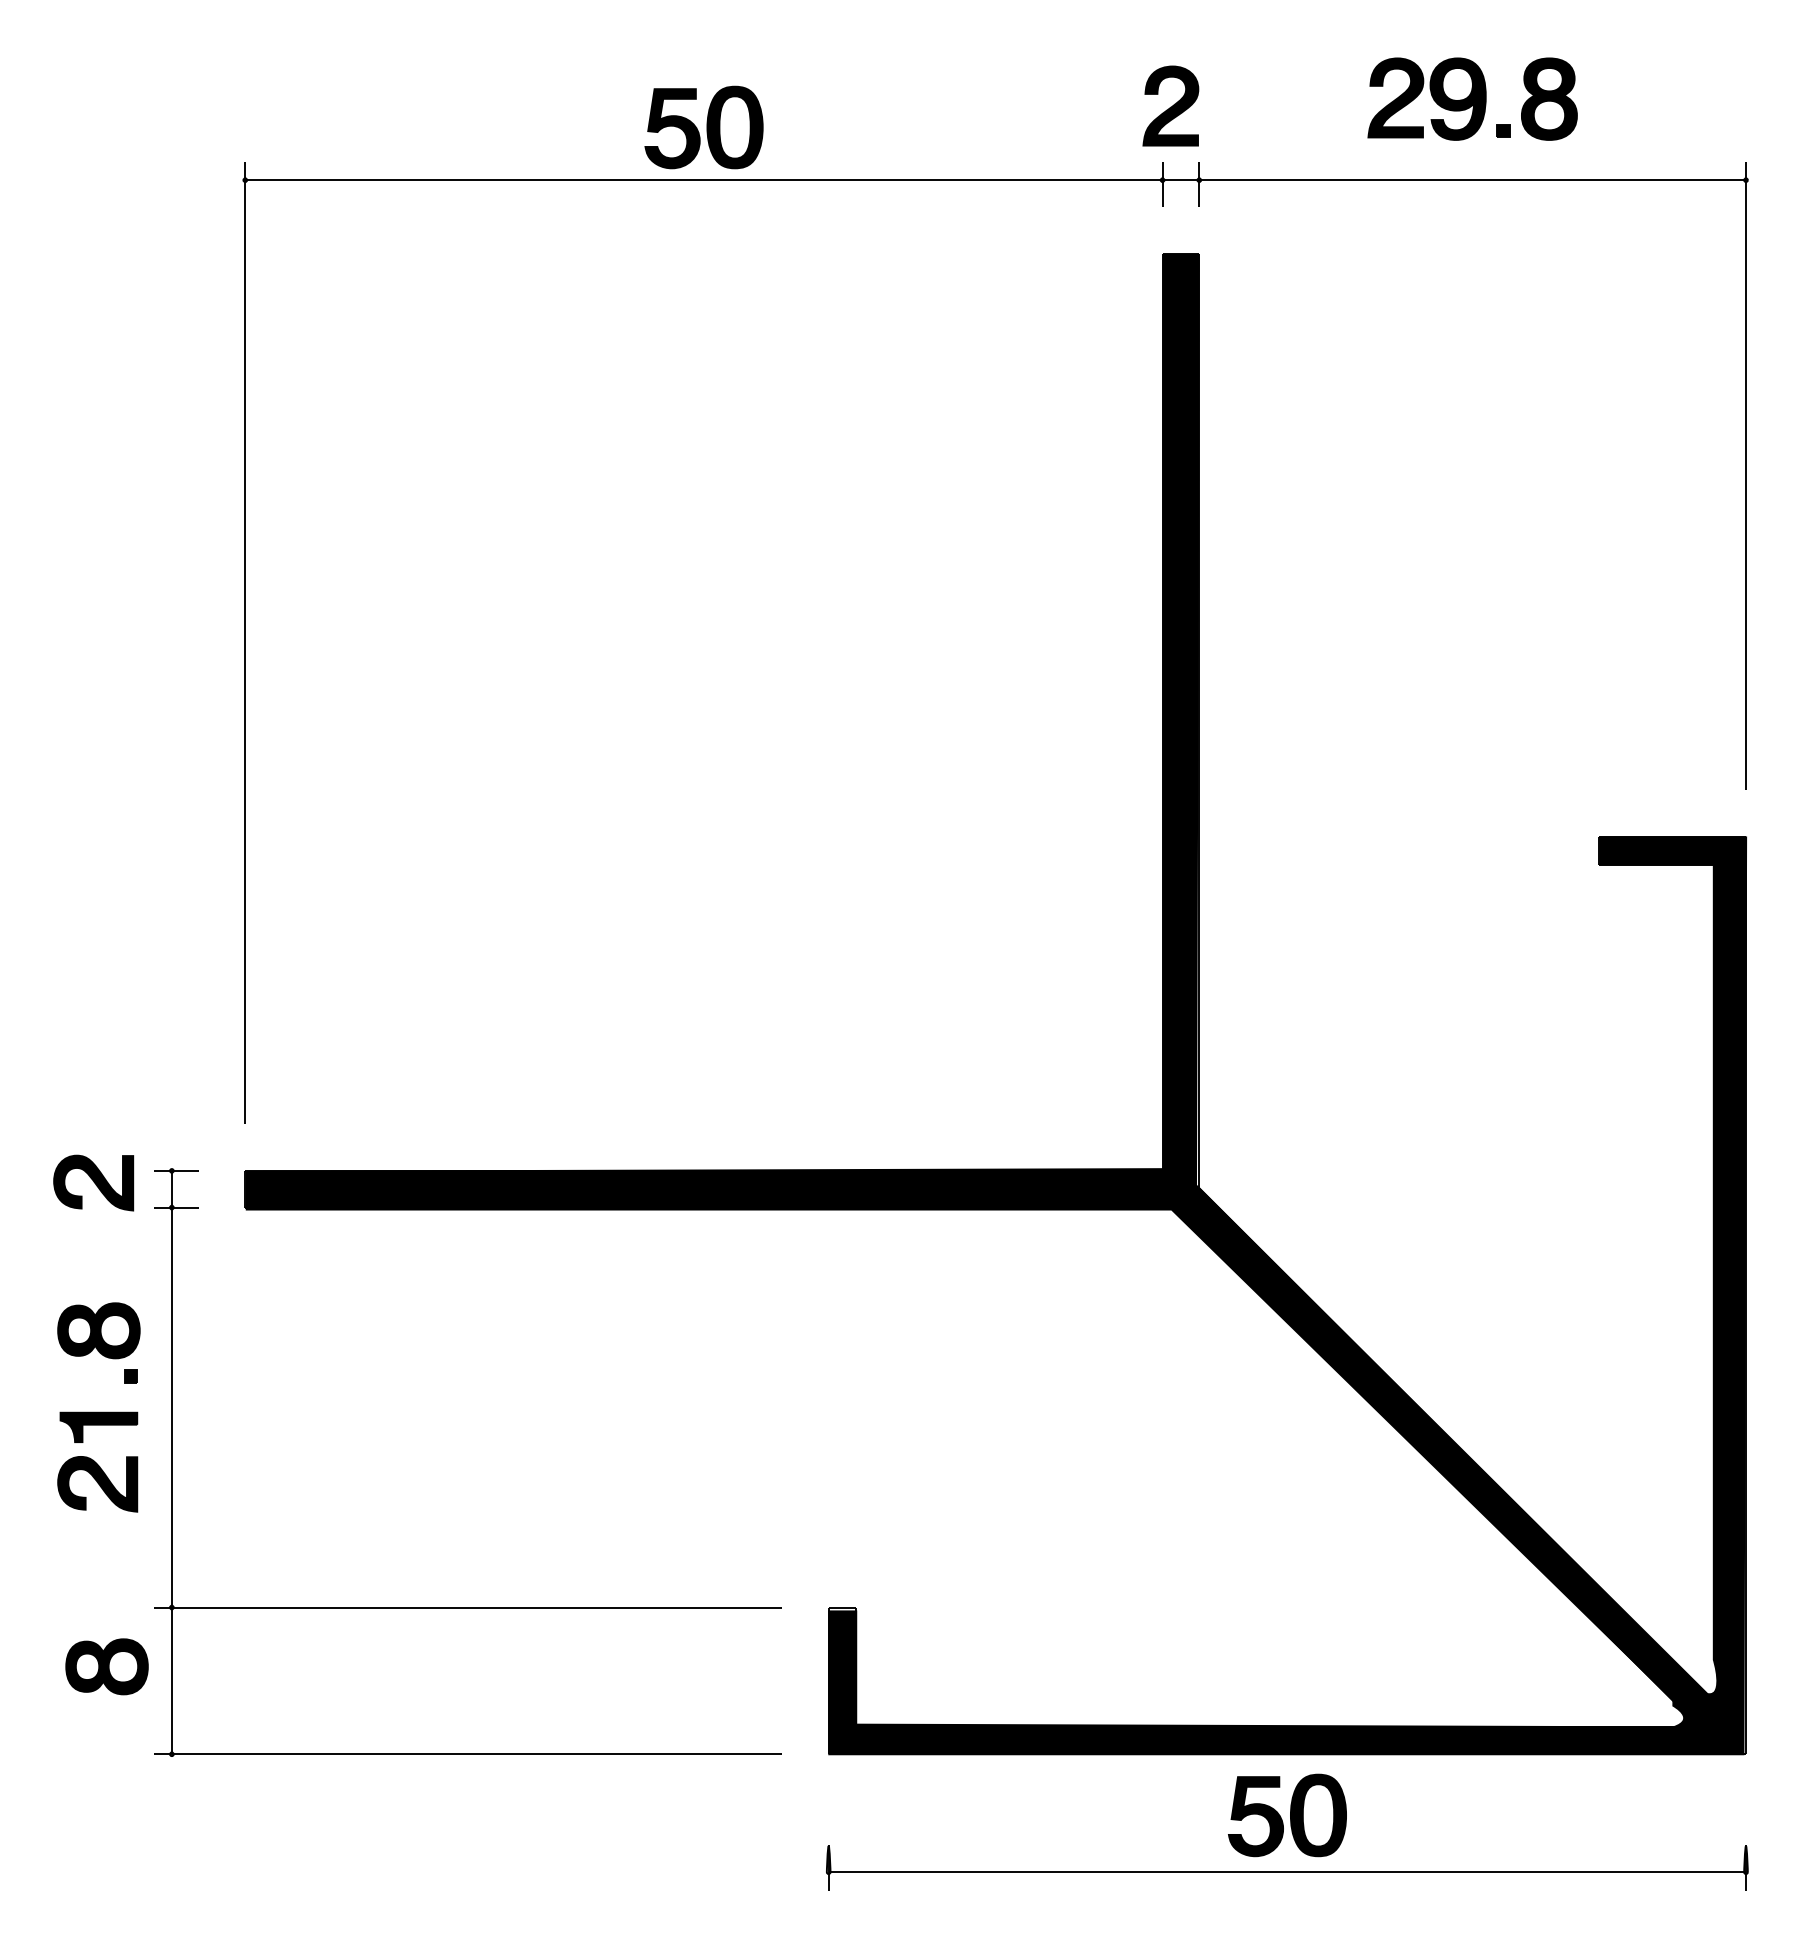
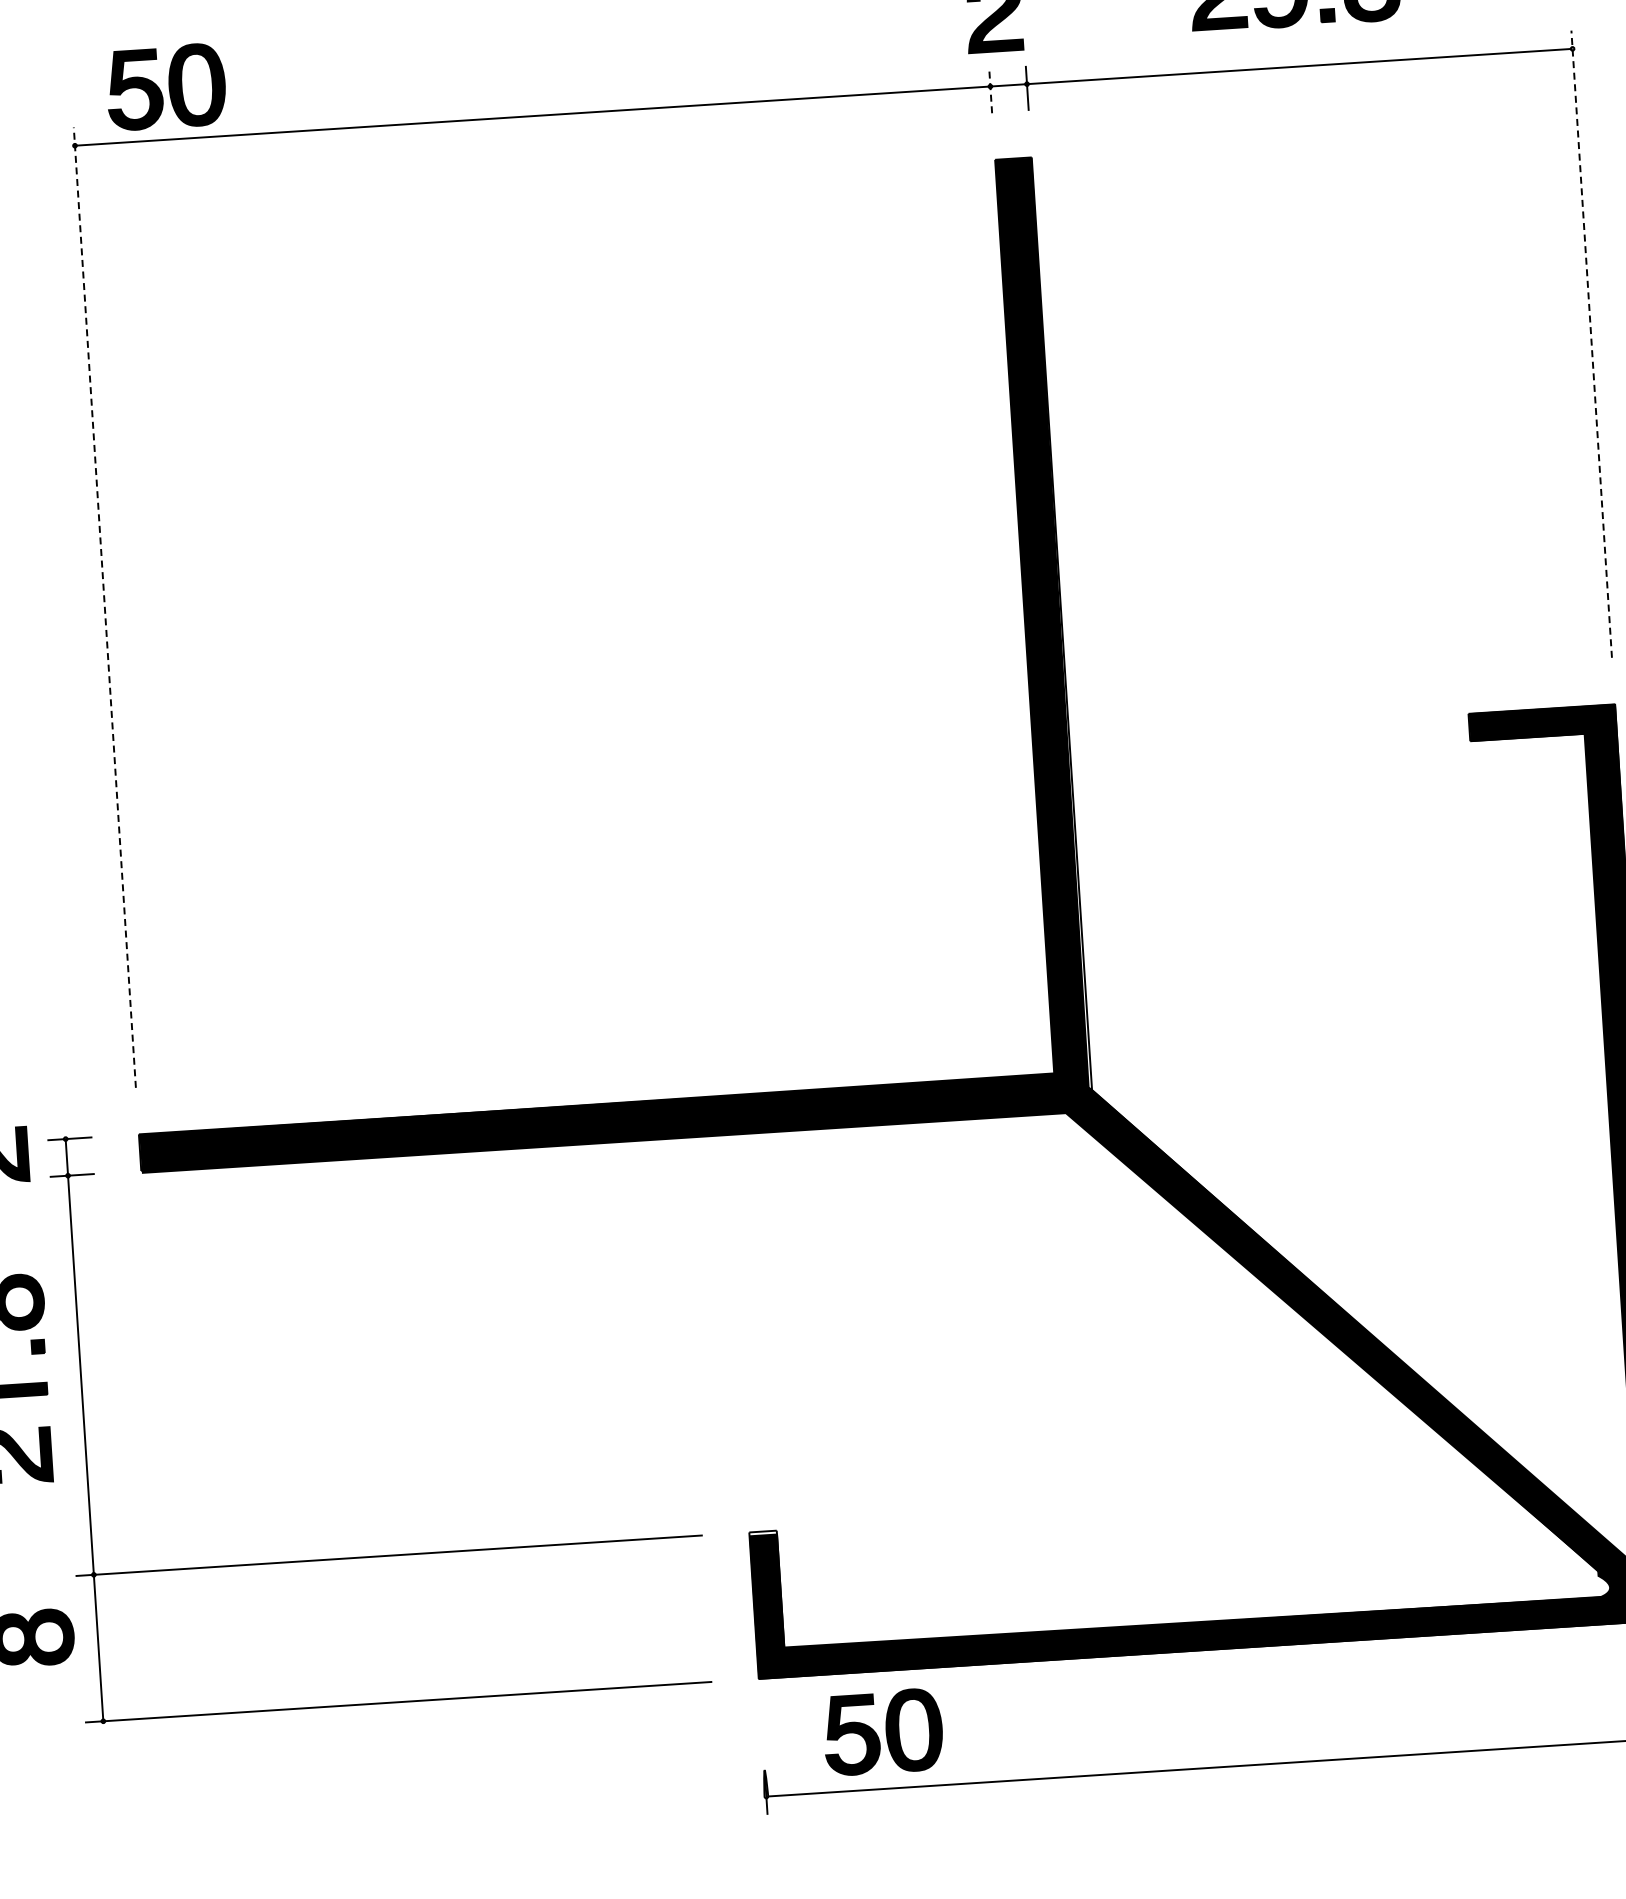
part: (703, 127) -> (165, 87), moved
line: (1162, 184) -> (990, 90), solid -> dashed
line: (1745, 475) -> (1591, 343), solid -> dashed
line: (245, 642) -> (105, 607), solid -> dashed
part: (1287, 1815) -> (883, 1732), moved

